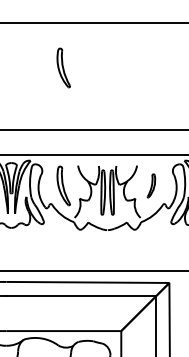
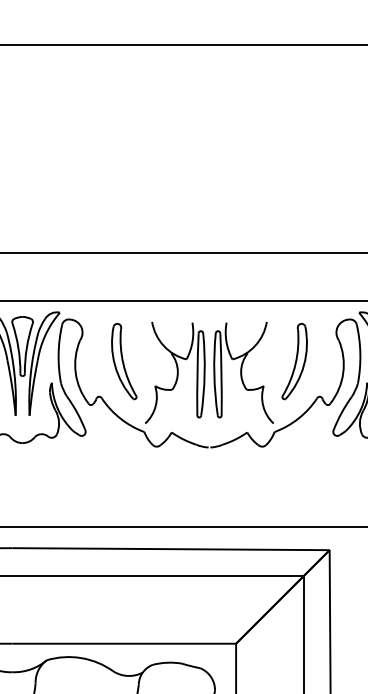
part: (63, 67) -> (123, 131), removed
part: (151, 185) -> (294, 360), size x1.67

